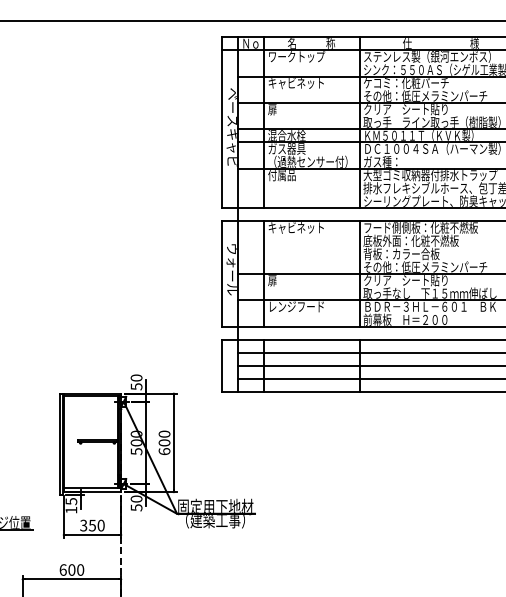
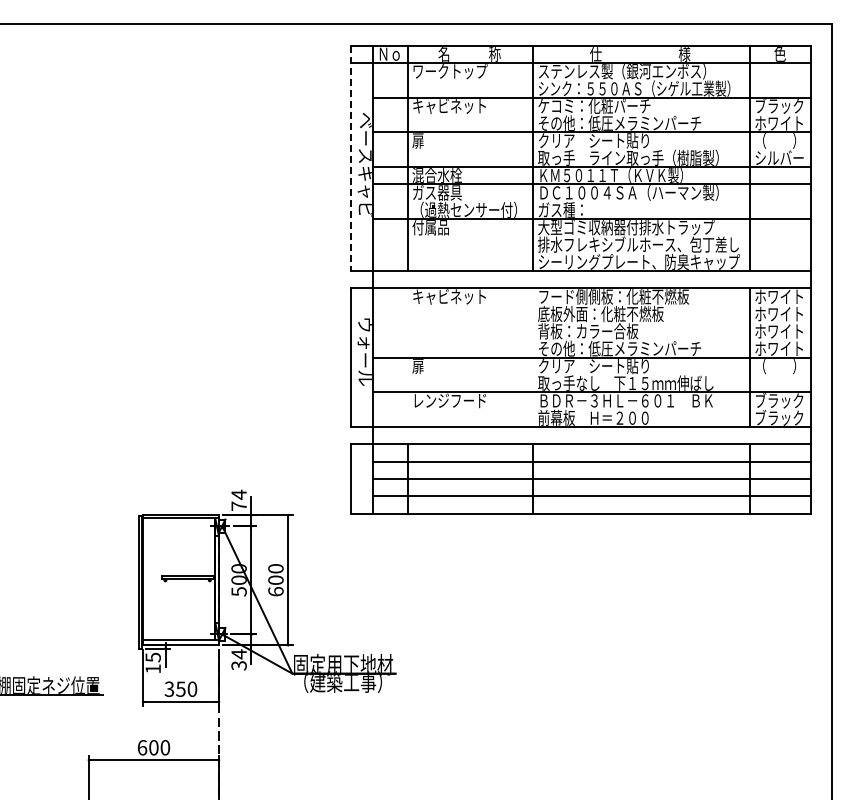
line: (221, 122) -> (351, 158), solid -> dashed
line: (264, 273) -> (407, 357), removed
line: (360, 273) -> (533, 357), removed
text: (136, 382) -> (238, 500), 50 -> 74
text: (136, 503) -> (238, 659), 50 -> 34

